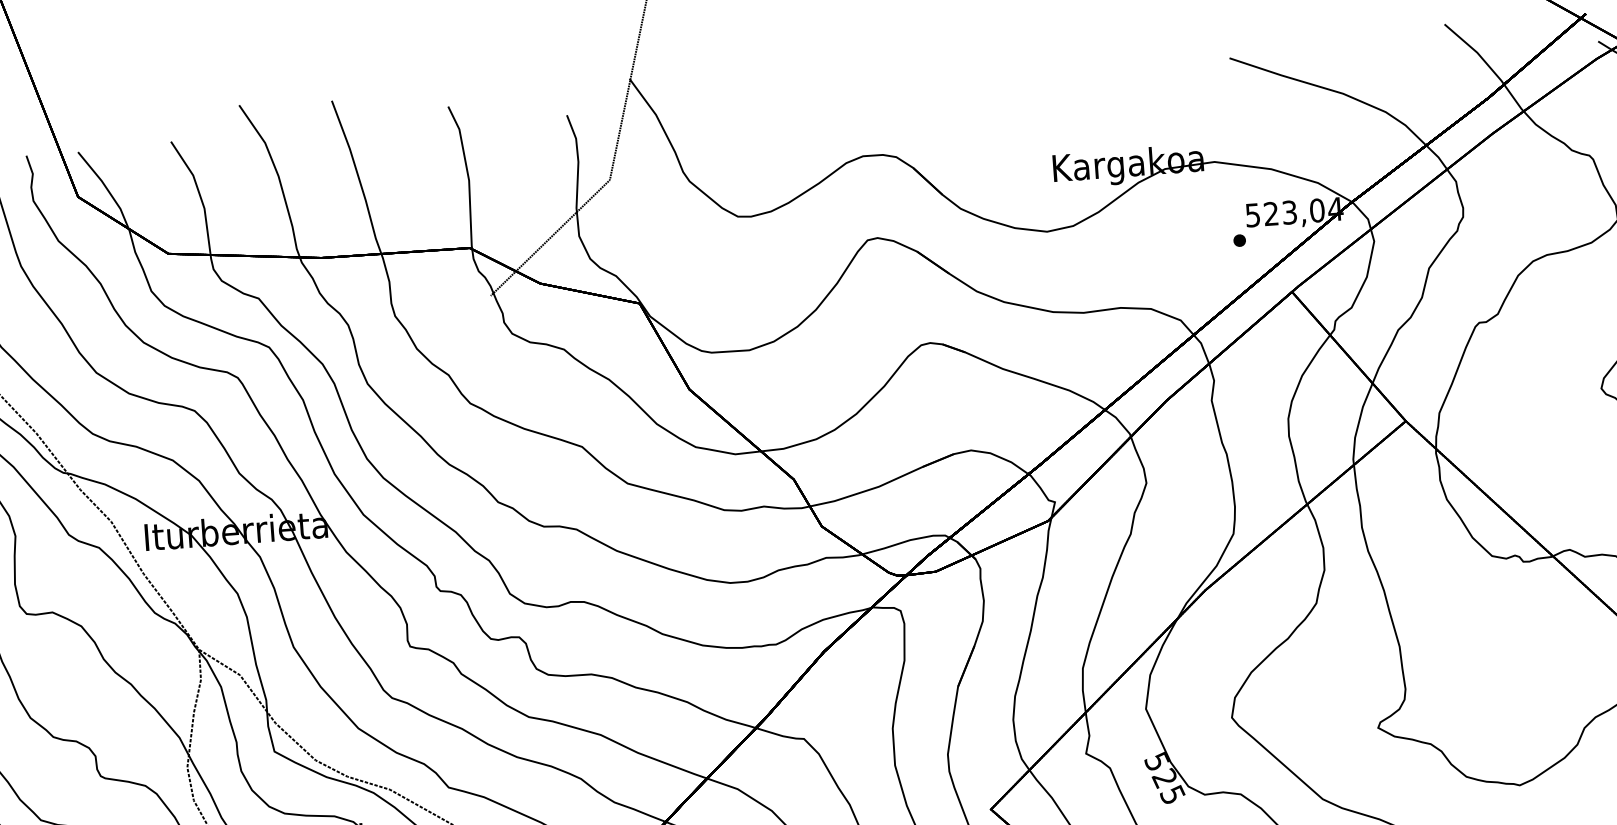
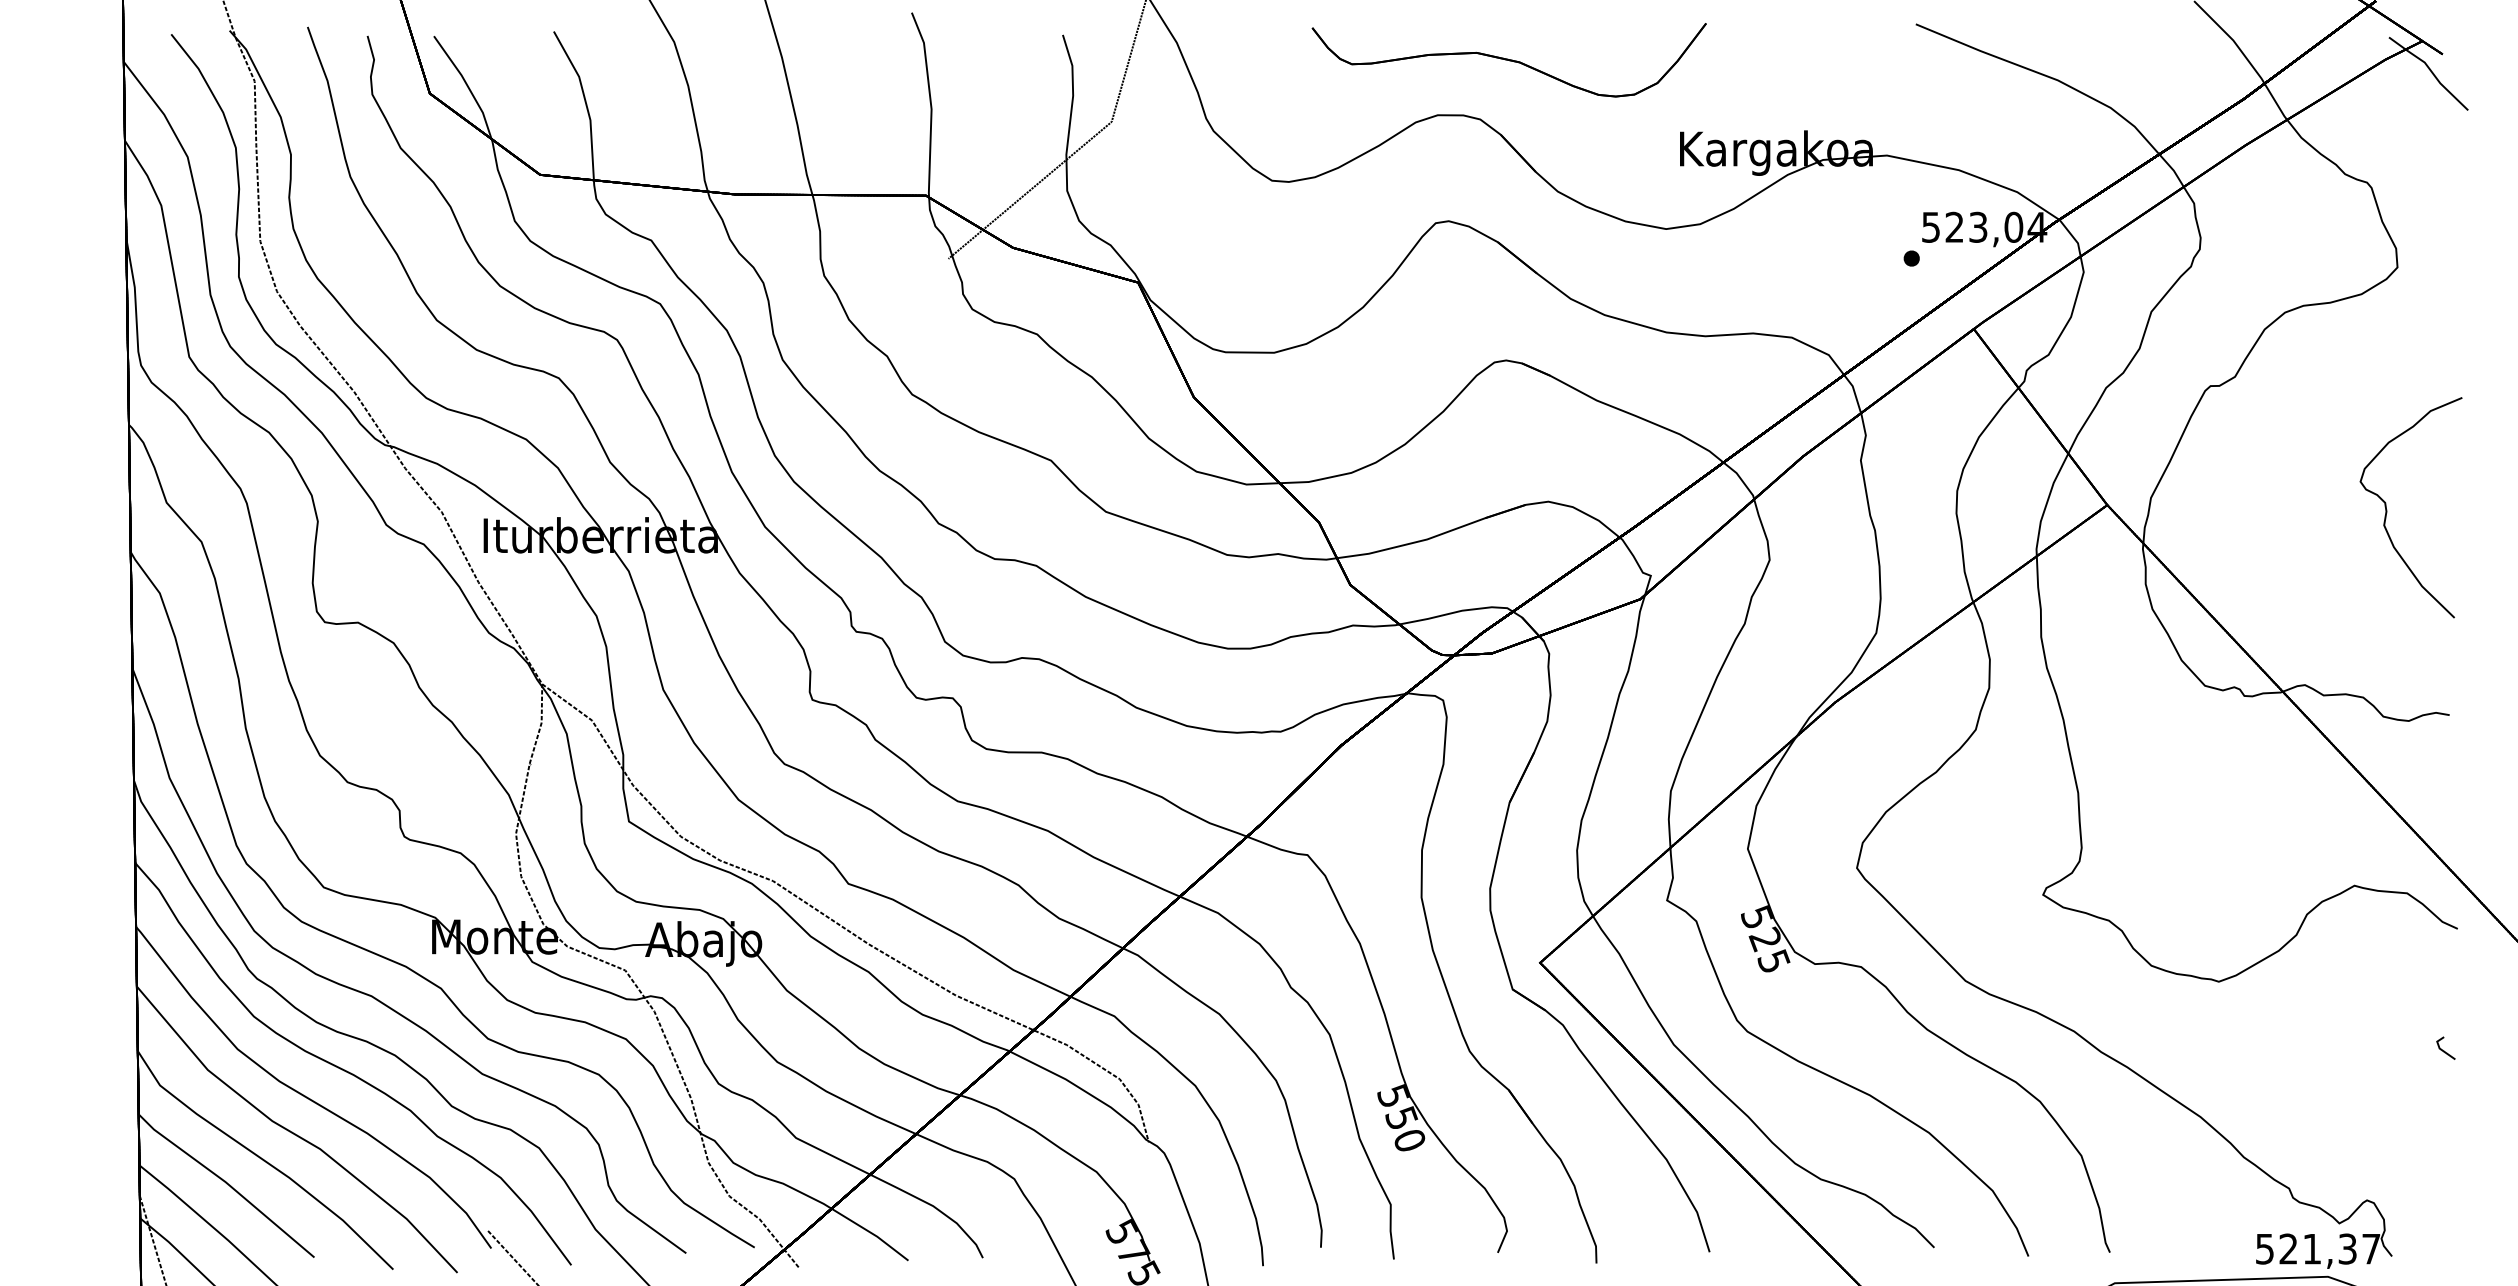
part: (914, 109) -> (1508, 60), added

